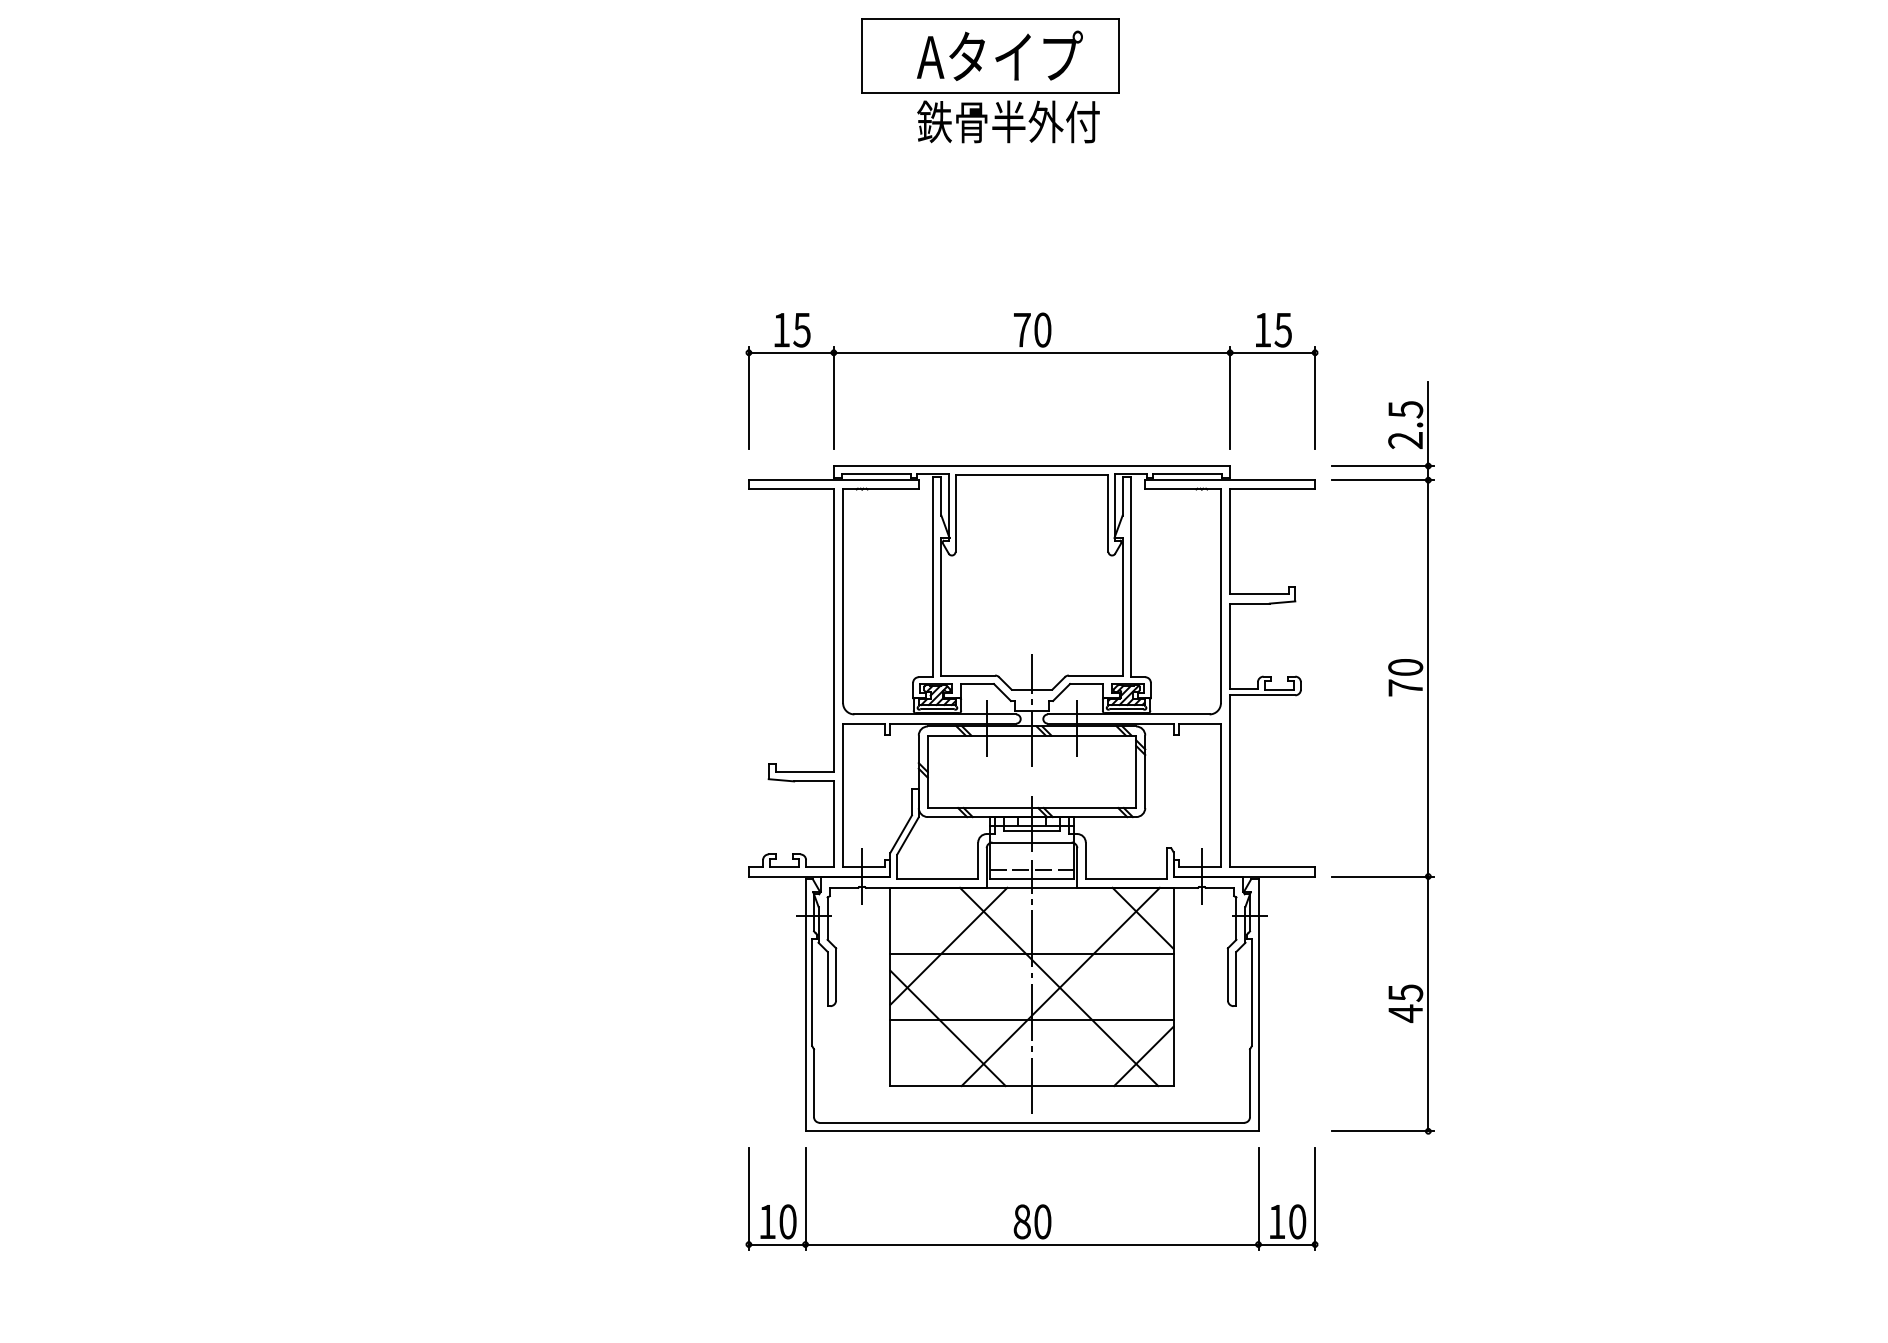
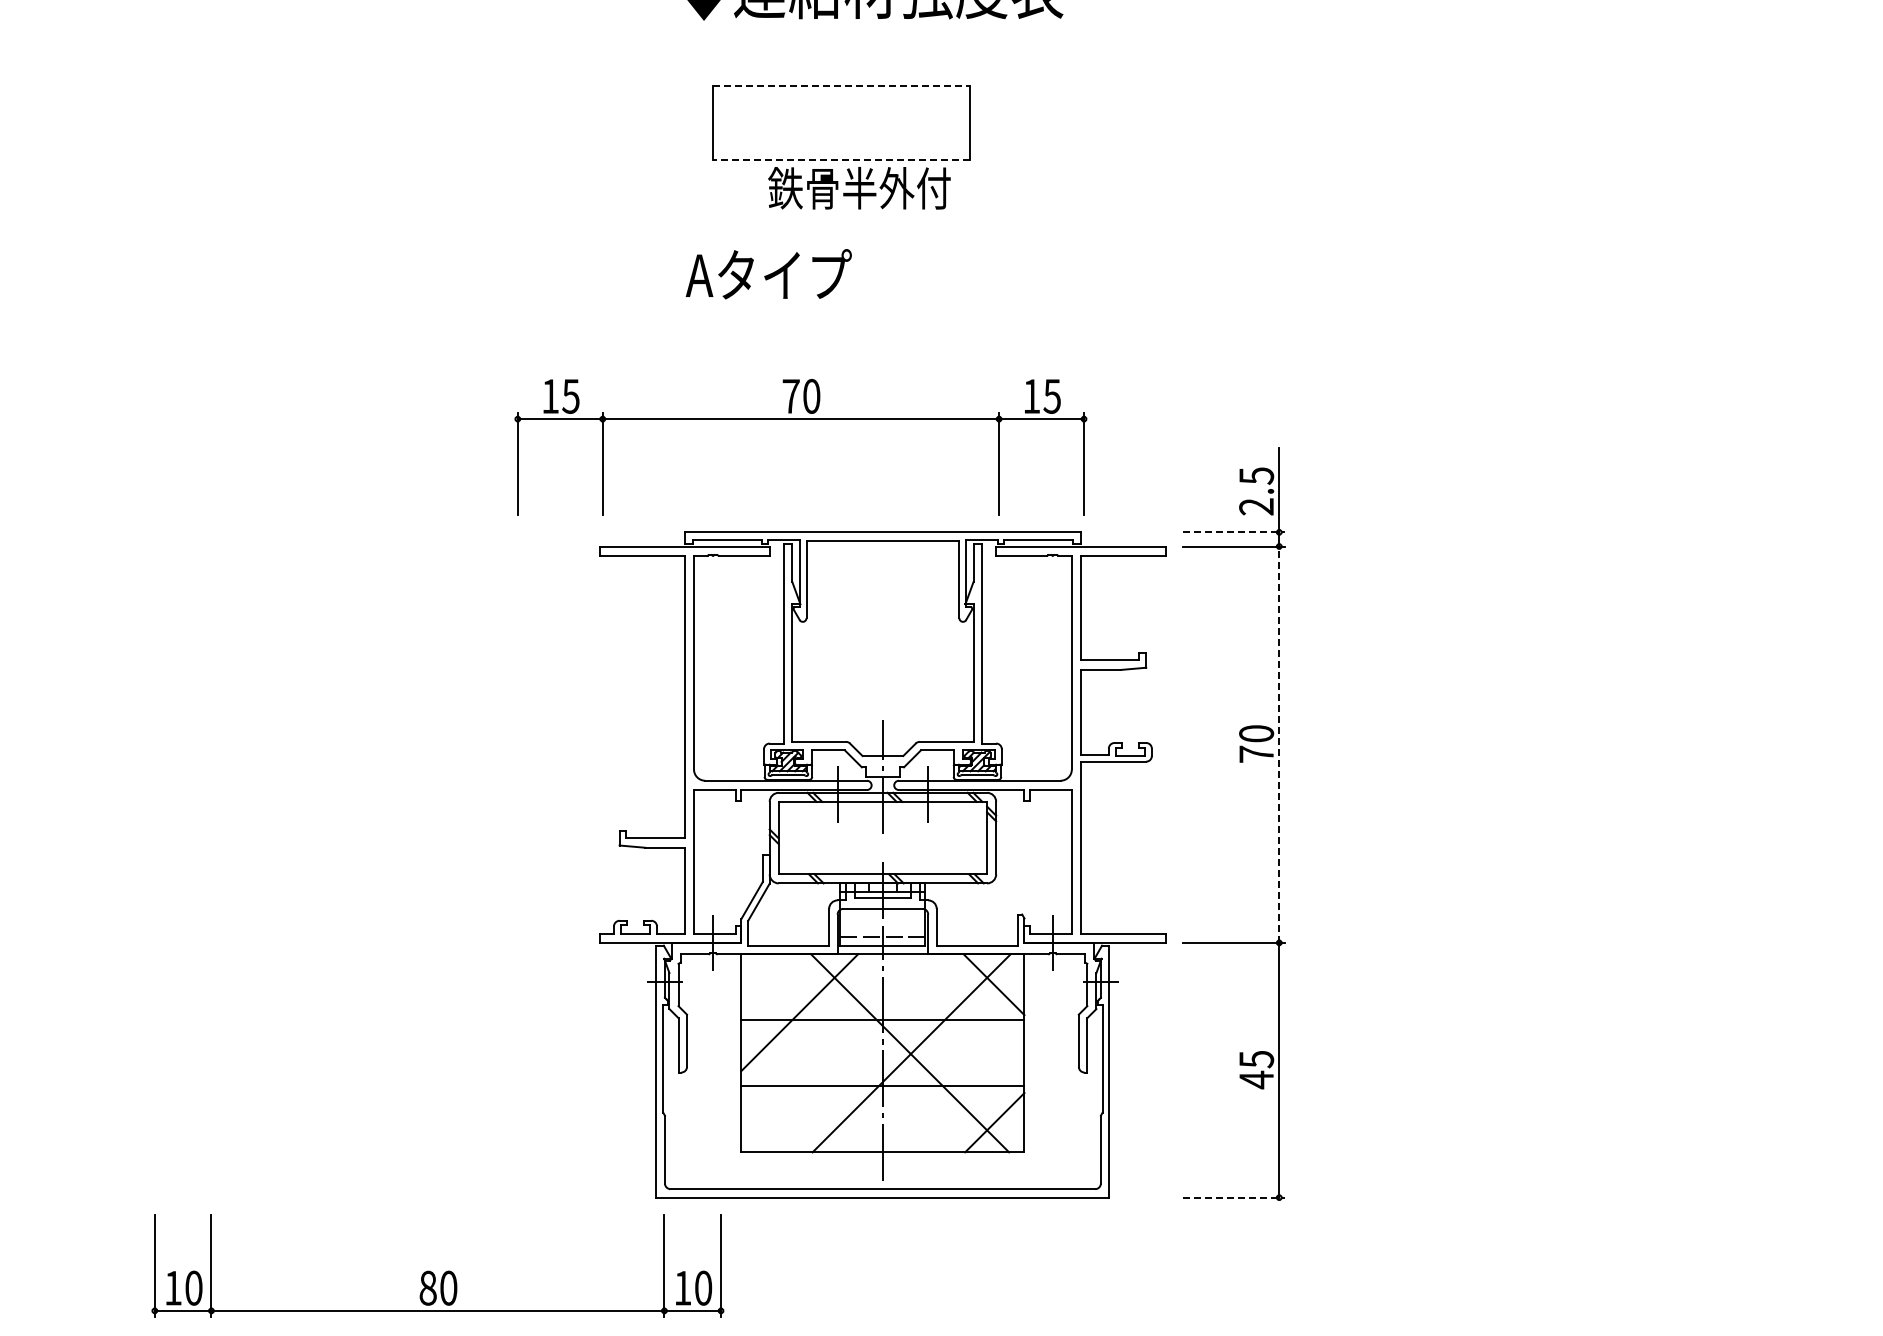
line: (991, 19) -> (842, 85), solid -> dashed
text: (999, 55) -> (768, 273), moved
line: (990, 93) -> (841, 159), solid -> dashed
part: (1031, 353) -> (800, 419), moved
line: (1383, 466) -> (1234, 532), solid -> dashed
line: (1428, 677) -> (1279, 743), solid -> dashed
line: (947, 1028) -> (798, 1094), removed
line: (1383, 1131) -> (1234, 1197), solid -> dashed
part: (1026, 1205) -> (432, 1271), moved

